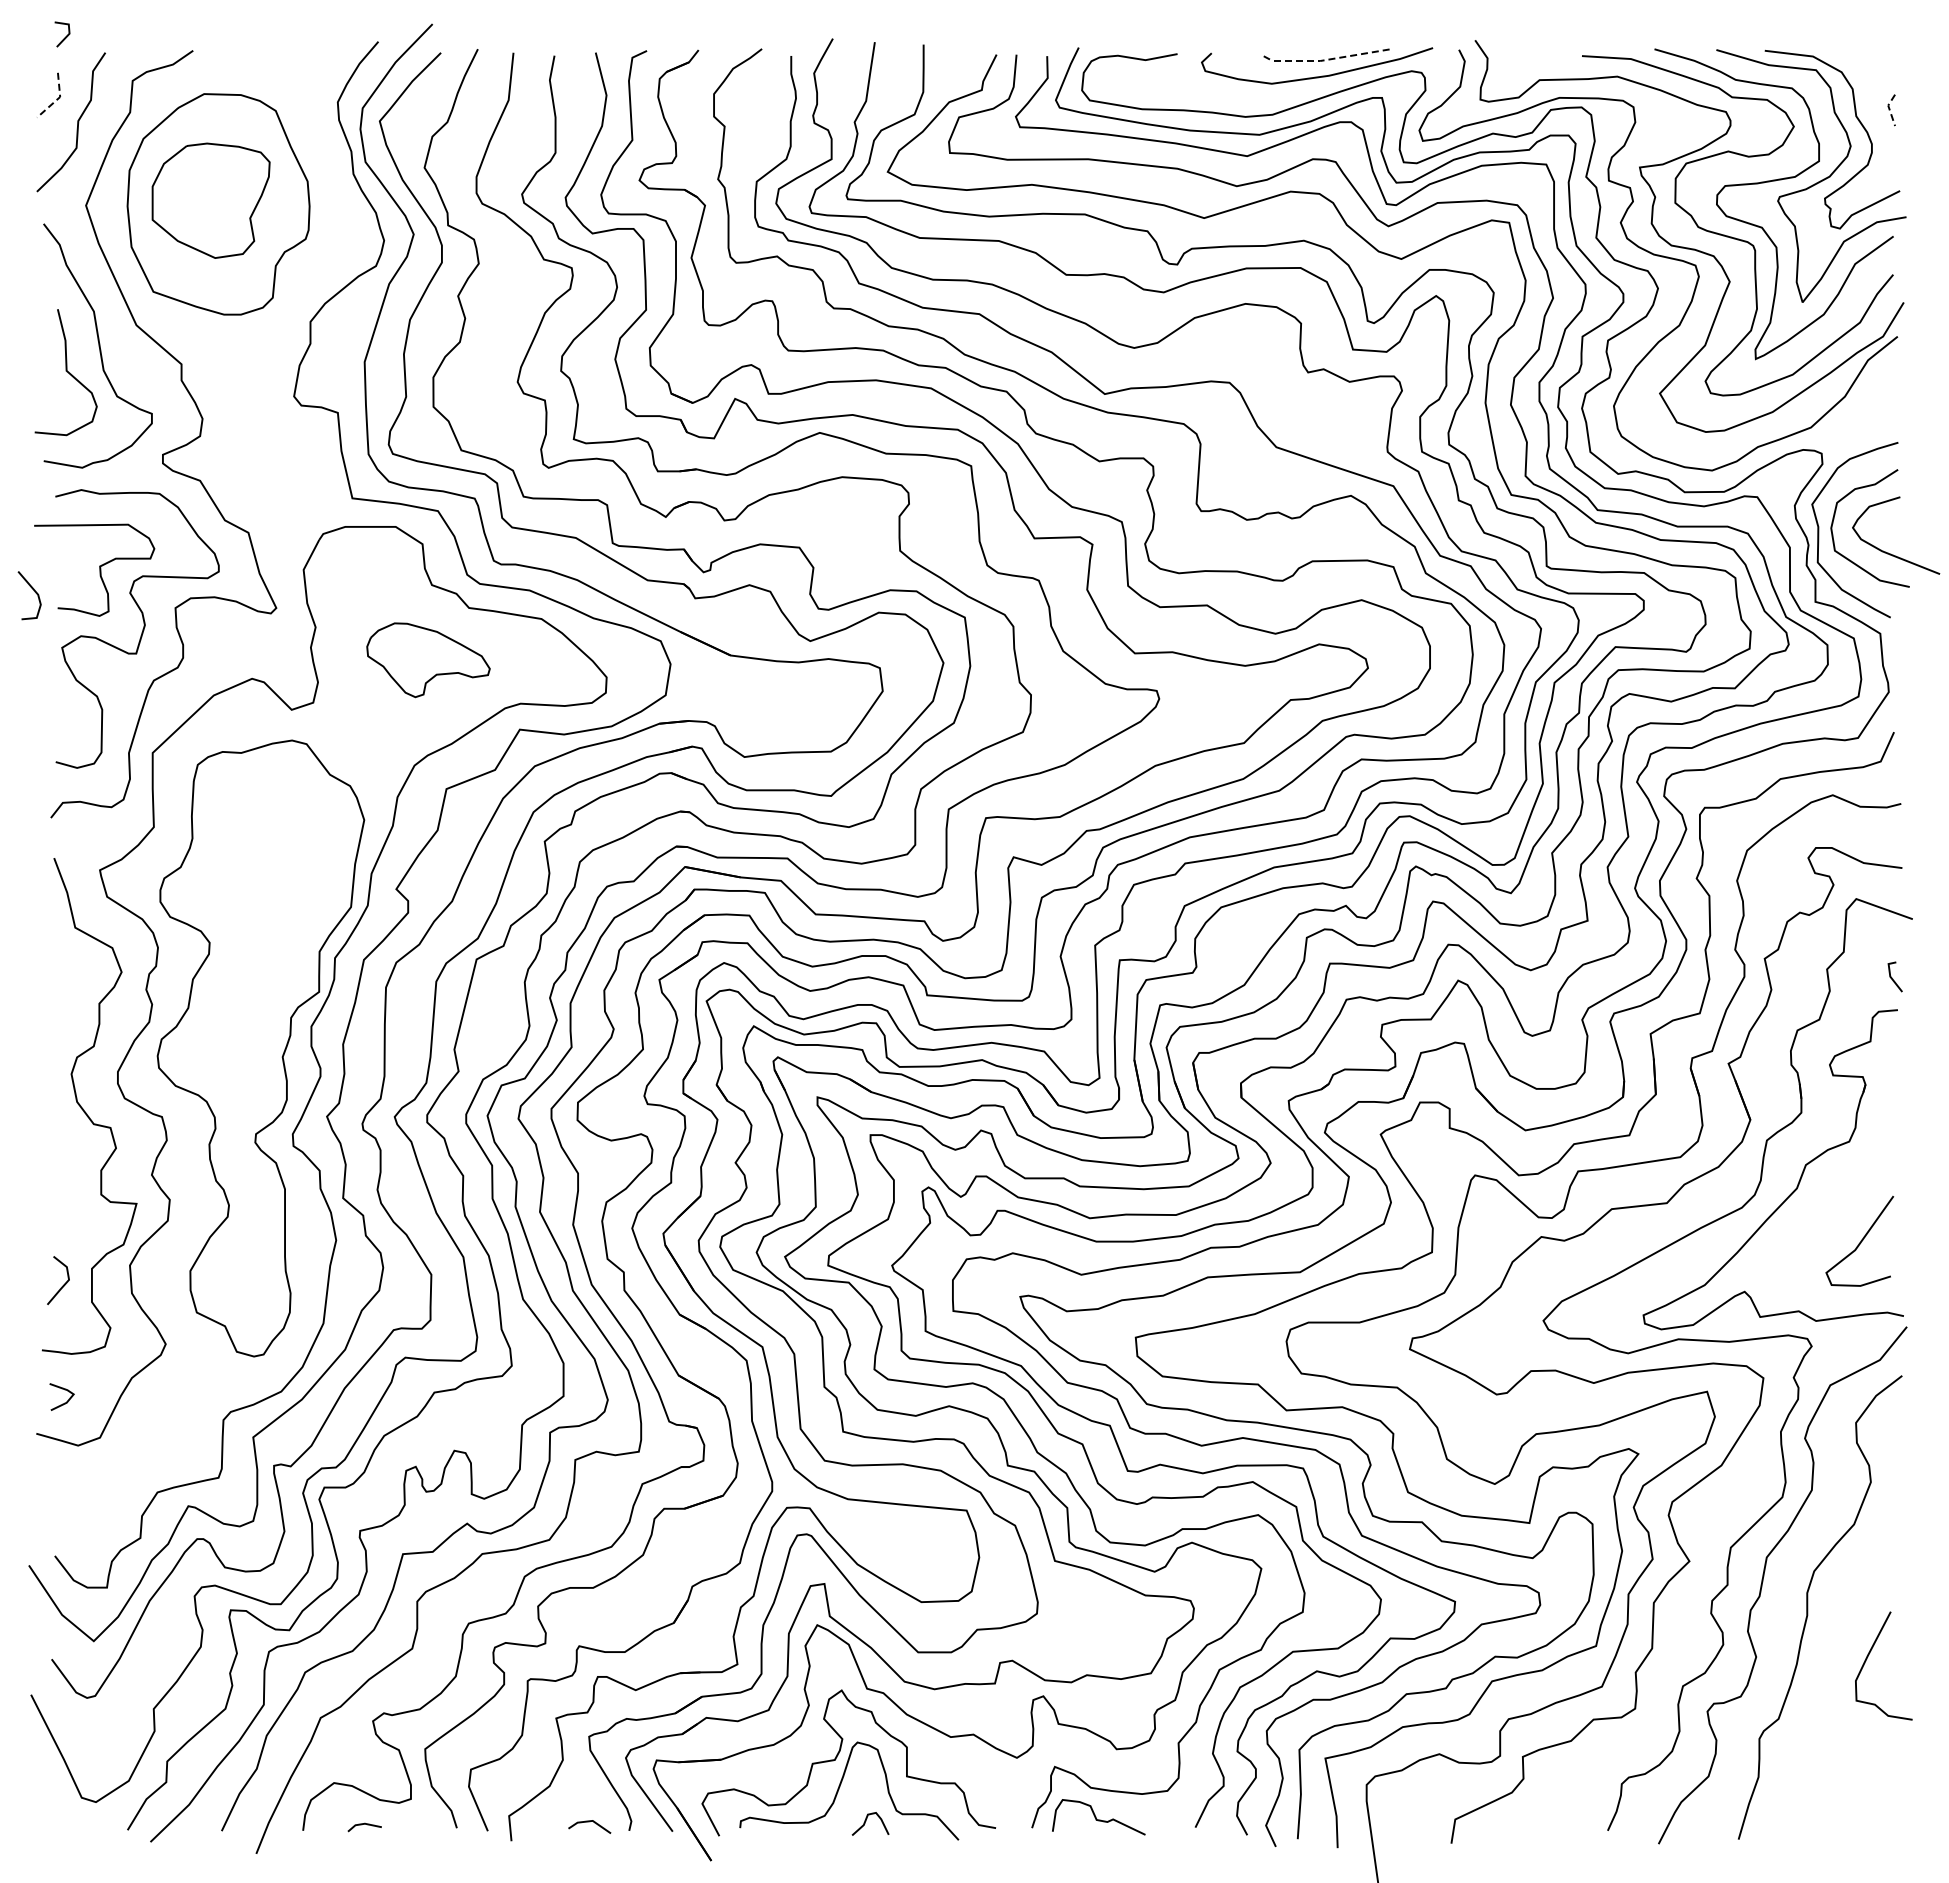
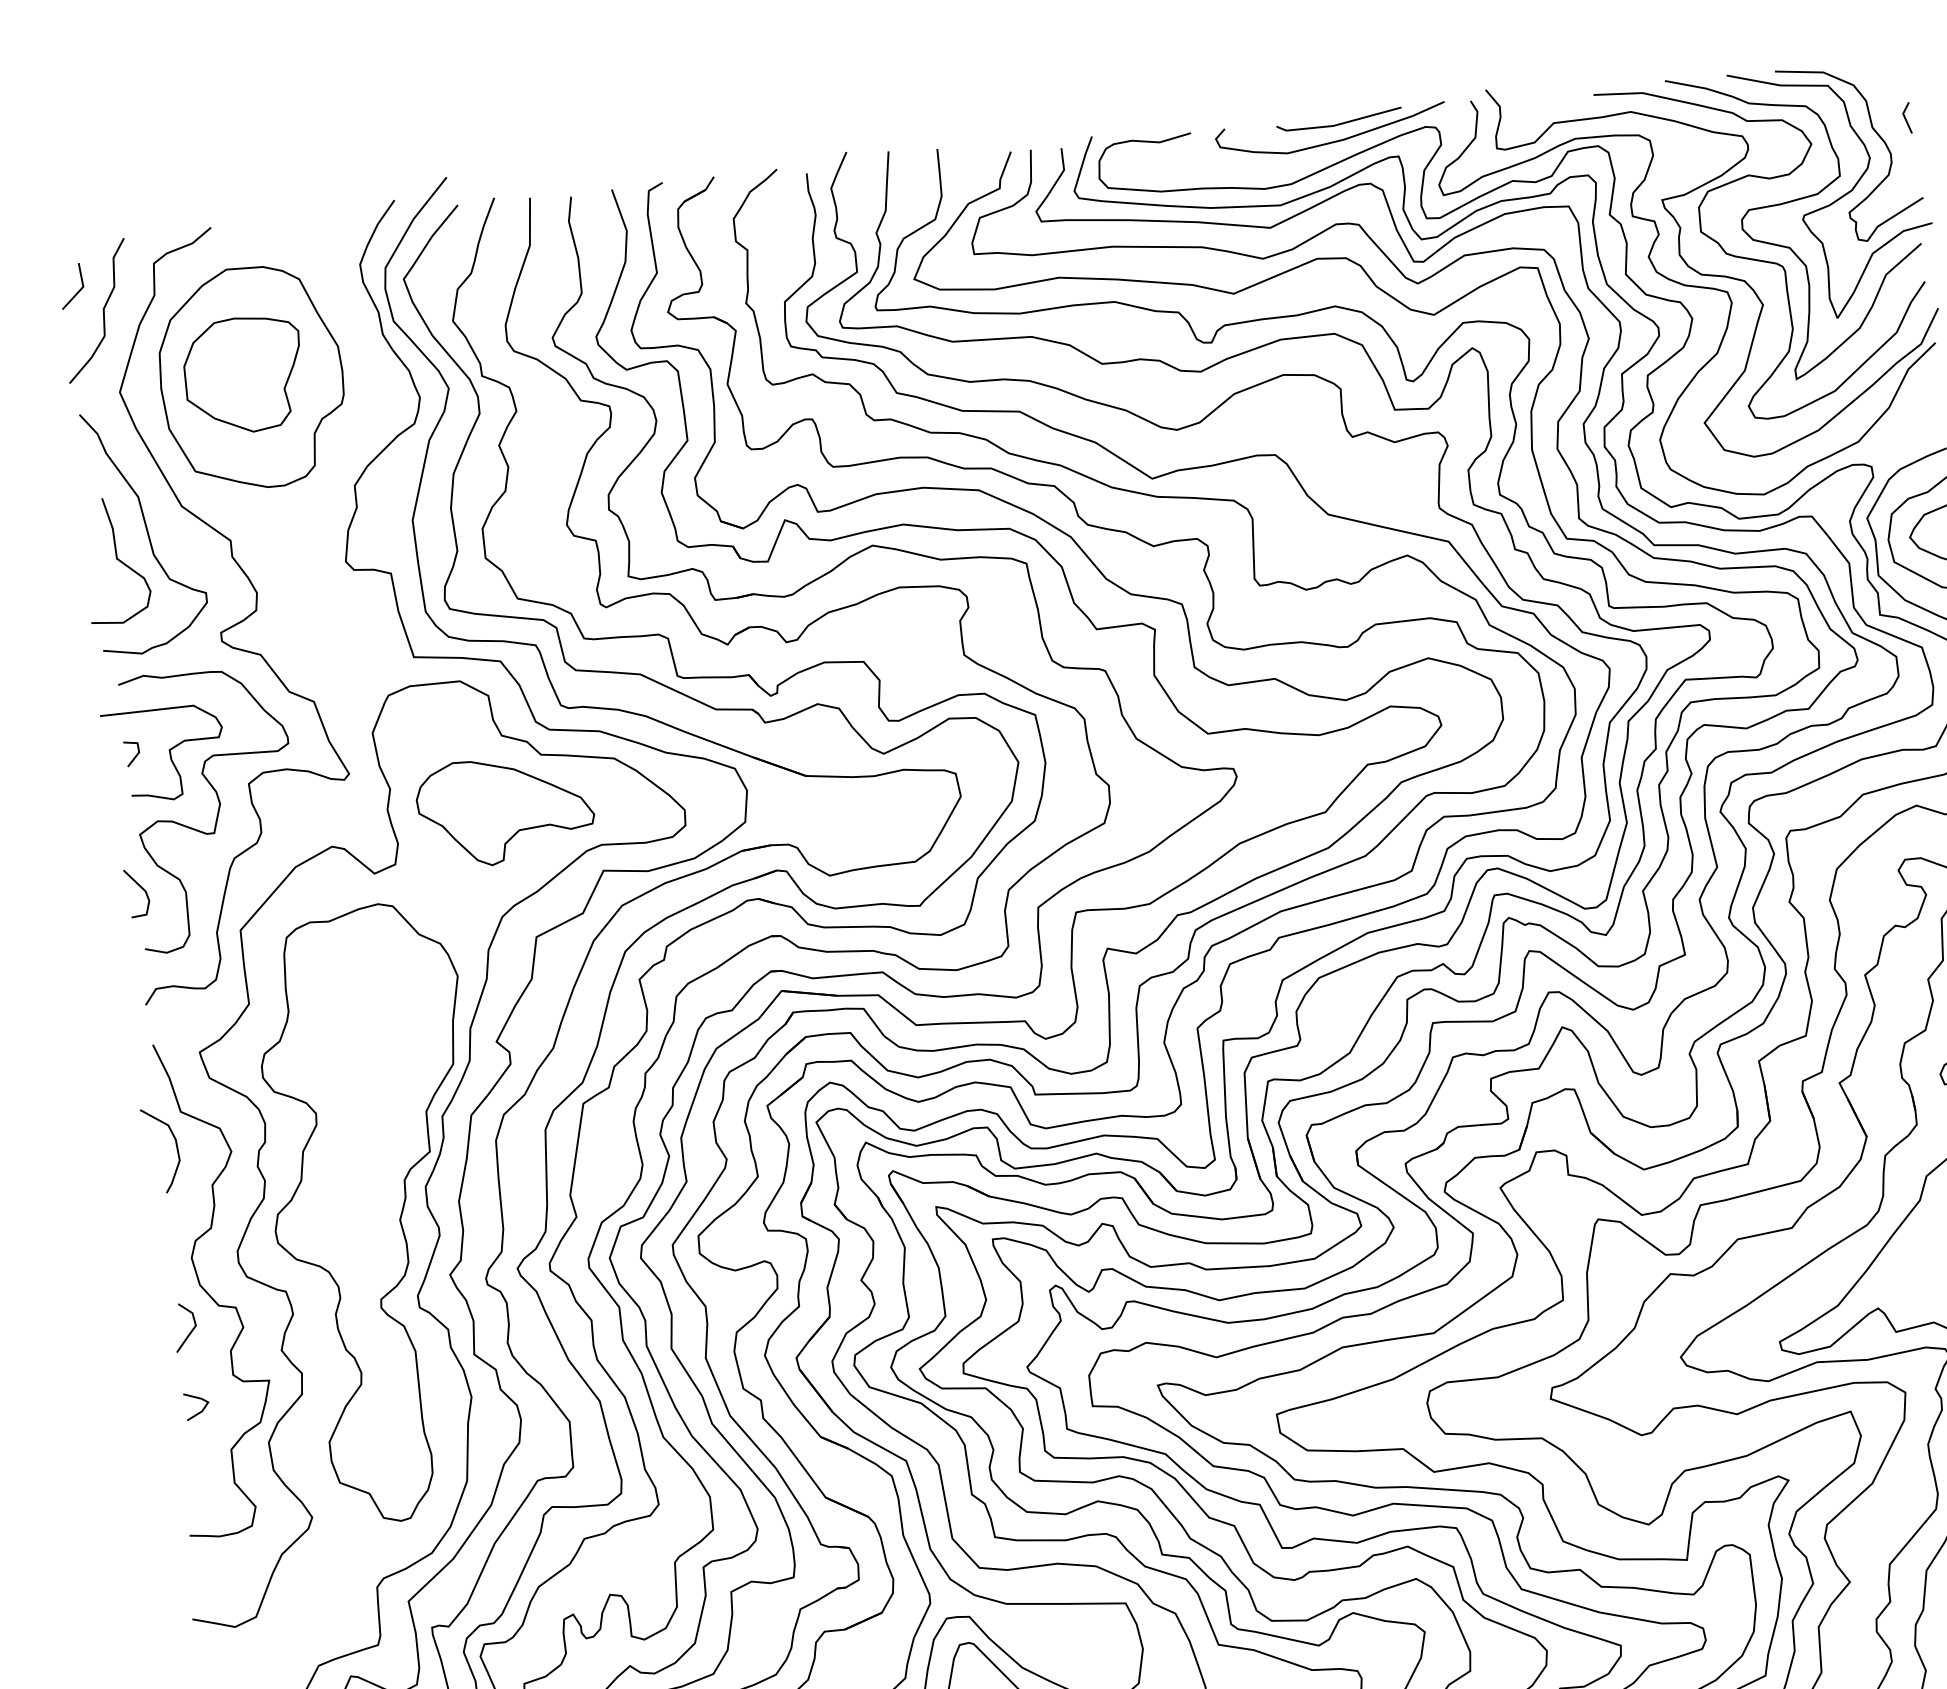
line: (65, 36) -> (135, 755), moved
line: (1325, 60) -> (1338, 124), dashed -> solid
line: (57, 98) -> (80, 288), dashed -> solid
line: (1889, 109) -> (1904, 117), dashed -> solid
line: (35, 593) -> (142, 890), moved
part: (428, 659) -> (505, 809), size x1.43
curve: (67, 964) -> (176, 1149), added
line: (63, 1284) -> (190, 1330), moved
line: (64, 1390) -> (198, 1399), moved

